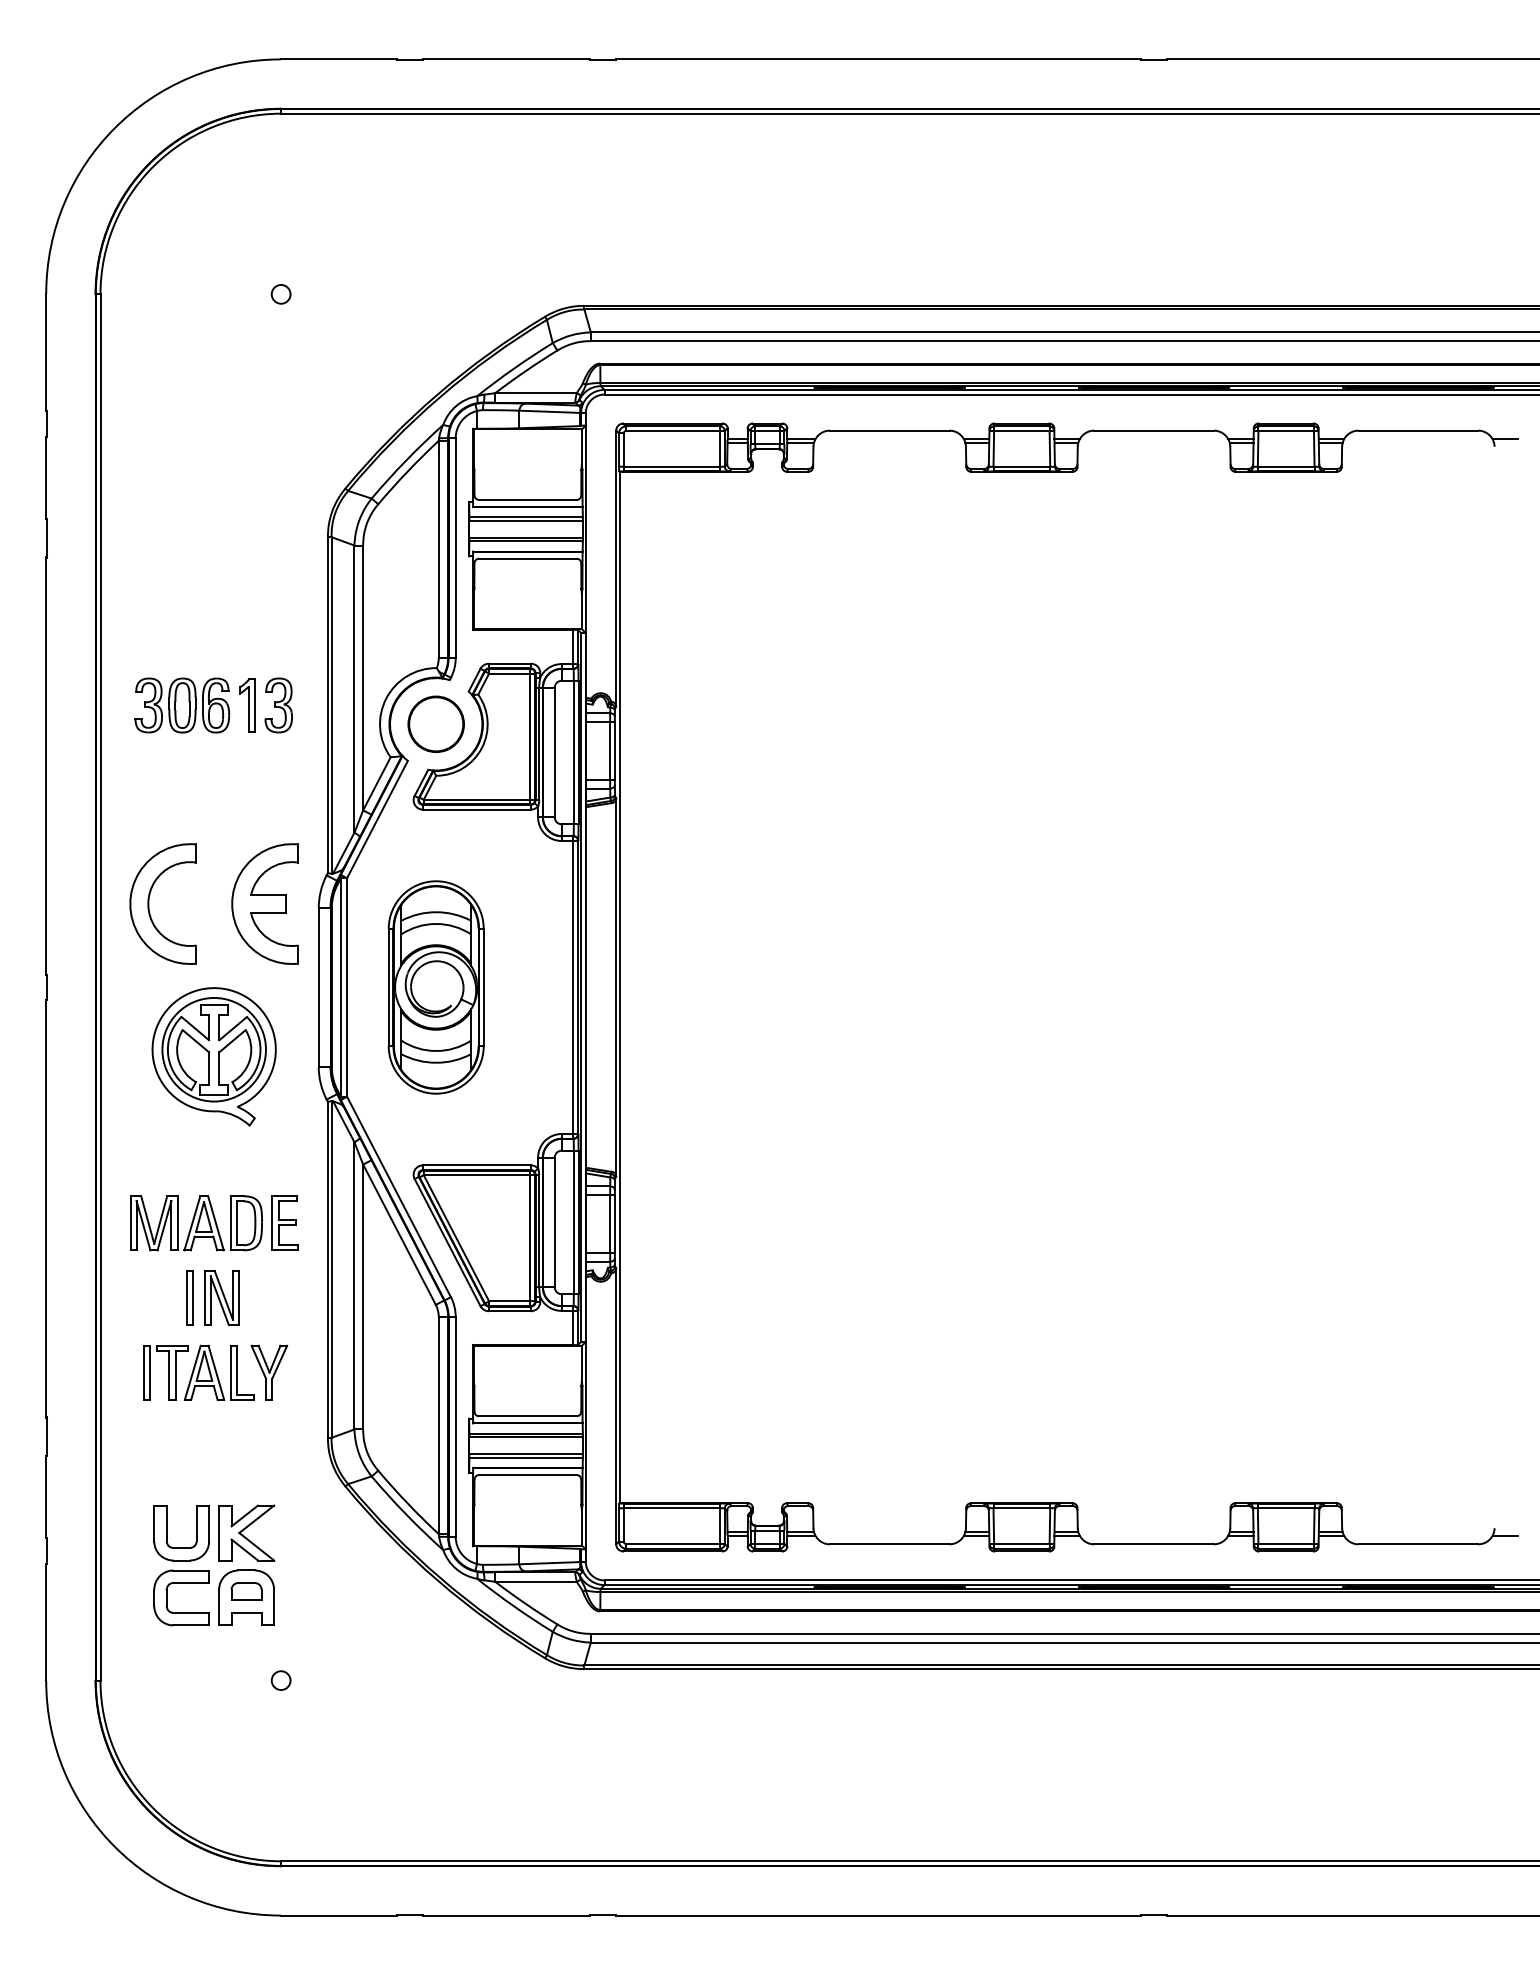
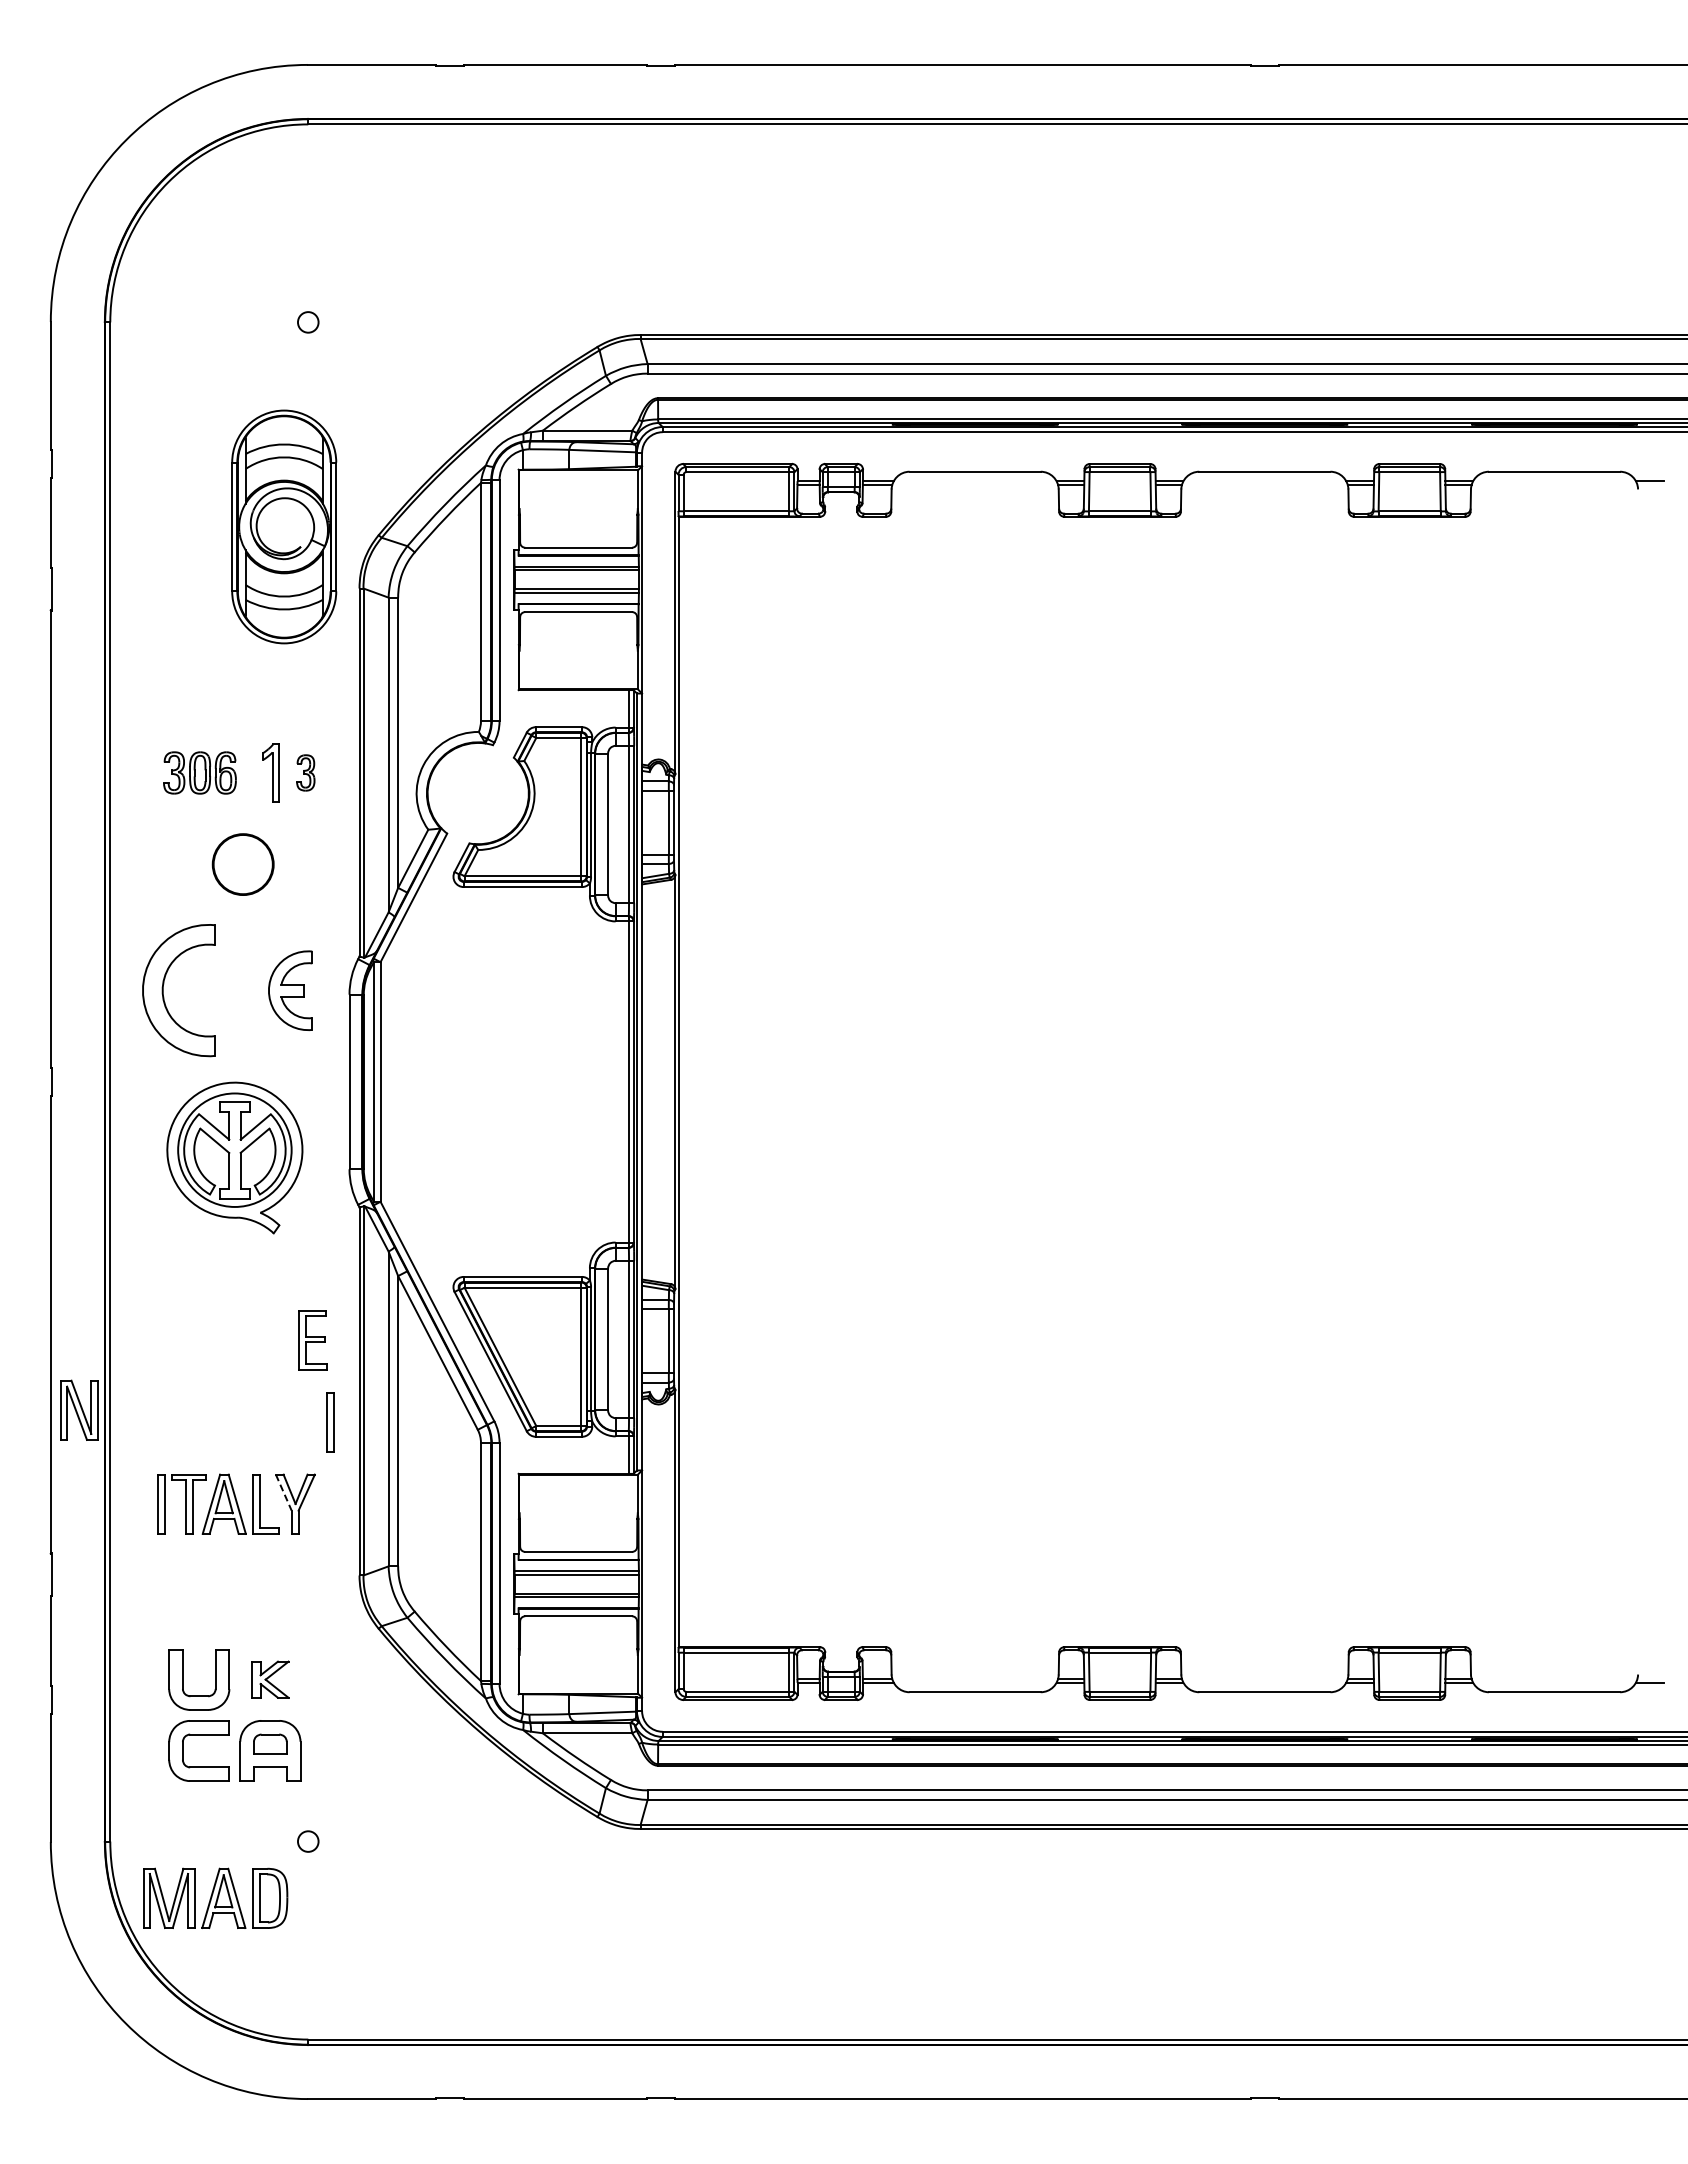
part: (181, 705) -> (199, 772), size x0.7
part: (278, 705) -> (305, 772), size x0.6
part: (435, 724) -> (242, 864), moved
part: (264, 904) -> (290, 990), size x0.6
part: (436, 987) -> (284, 526), moved
part: (196, 1222) -> (215, 1897), moved
part: (222, 1297) -> (79, 1409), moved
part: (190, 1298) -> (330, 1422), moved
line: (258, 1362) -> (283, 1492), solid -> dashed
part: (246, 1532) -> (270, 1679), size x0.6

